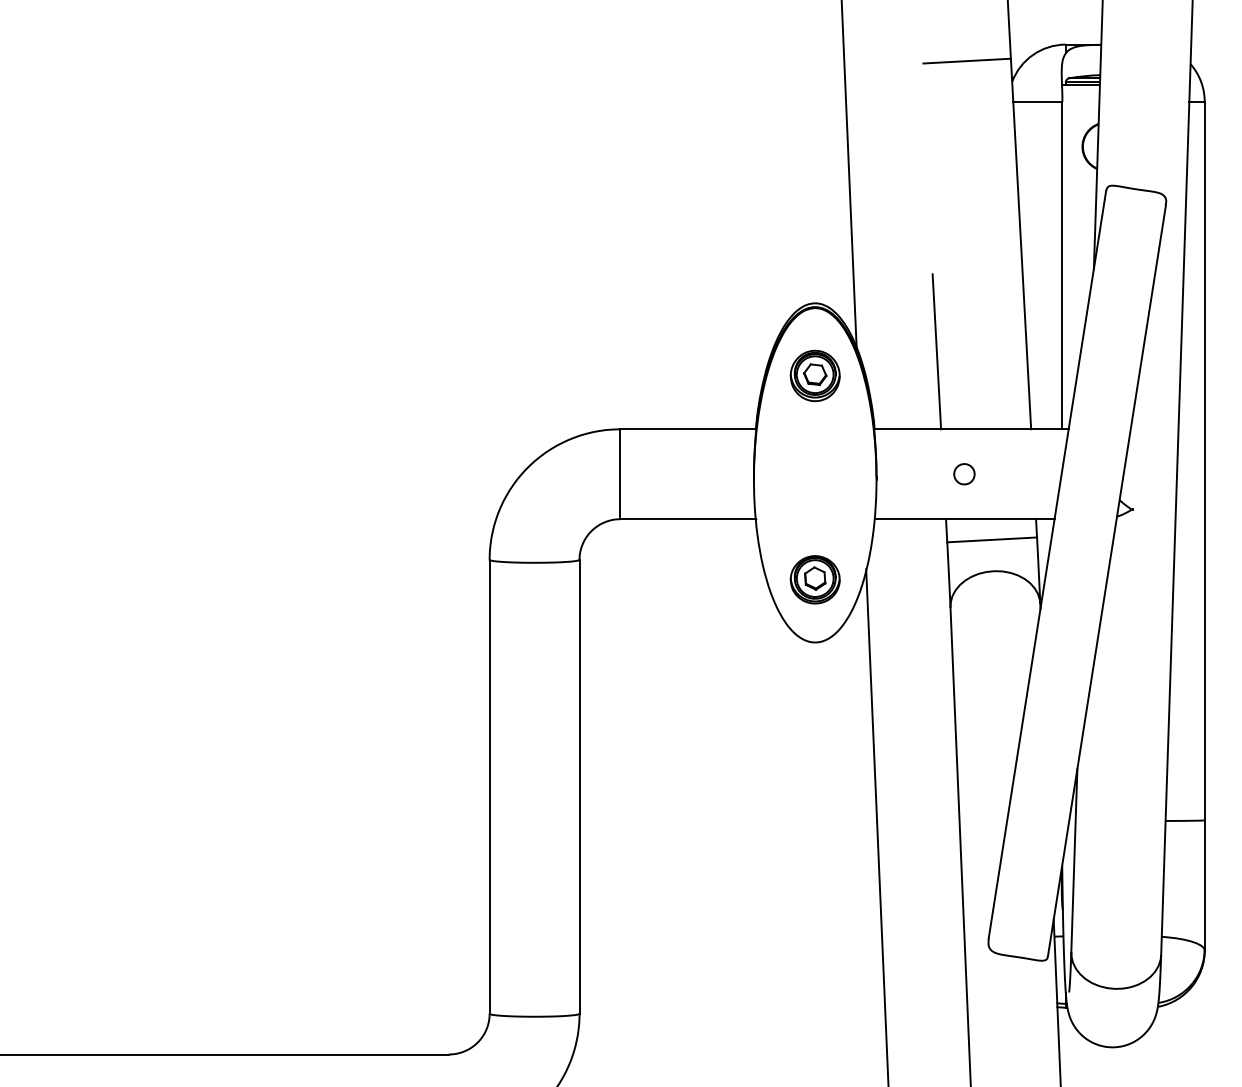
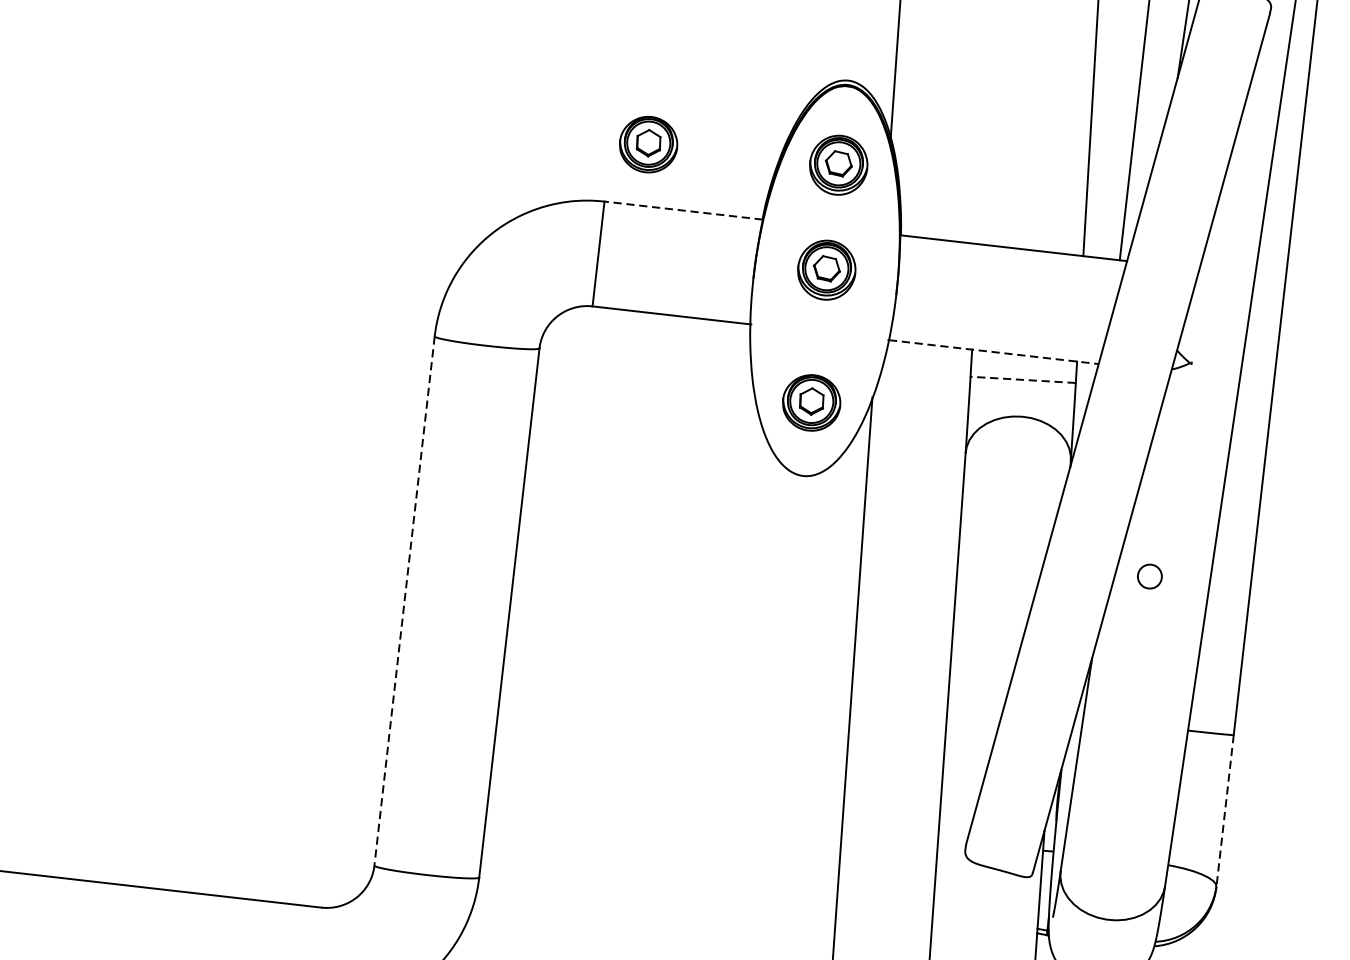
line: (936, 351) -> (983, 152), removed
part: (651, 376) -> (647, 144), added
line: (688, 429) -> (683, 210), solid -> dashed
part: (814, 465) -> (825, 269), added
part: (964, 474) -> (1149, 576), moved
line: (964, 519) -> (993, 352), solid -> dashed
line: (992, 539) -> (1023, 379), solid -> dashed
line: (489, 786) -> (404, 600), solid -> dashed
line: (1204, 885) -> (1224, 810), solid -> dashed

